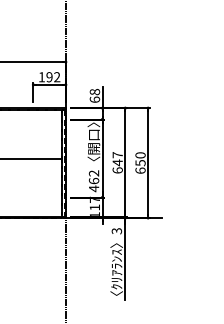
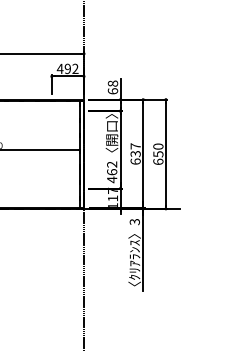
text: (41, 76) -> (59, 68), 192 -> 492
text: (117, 162) -> (135, 153), 647 -> 637

